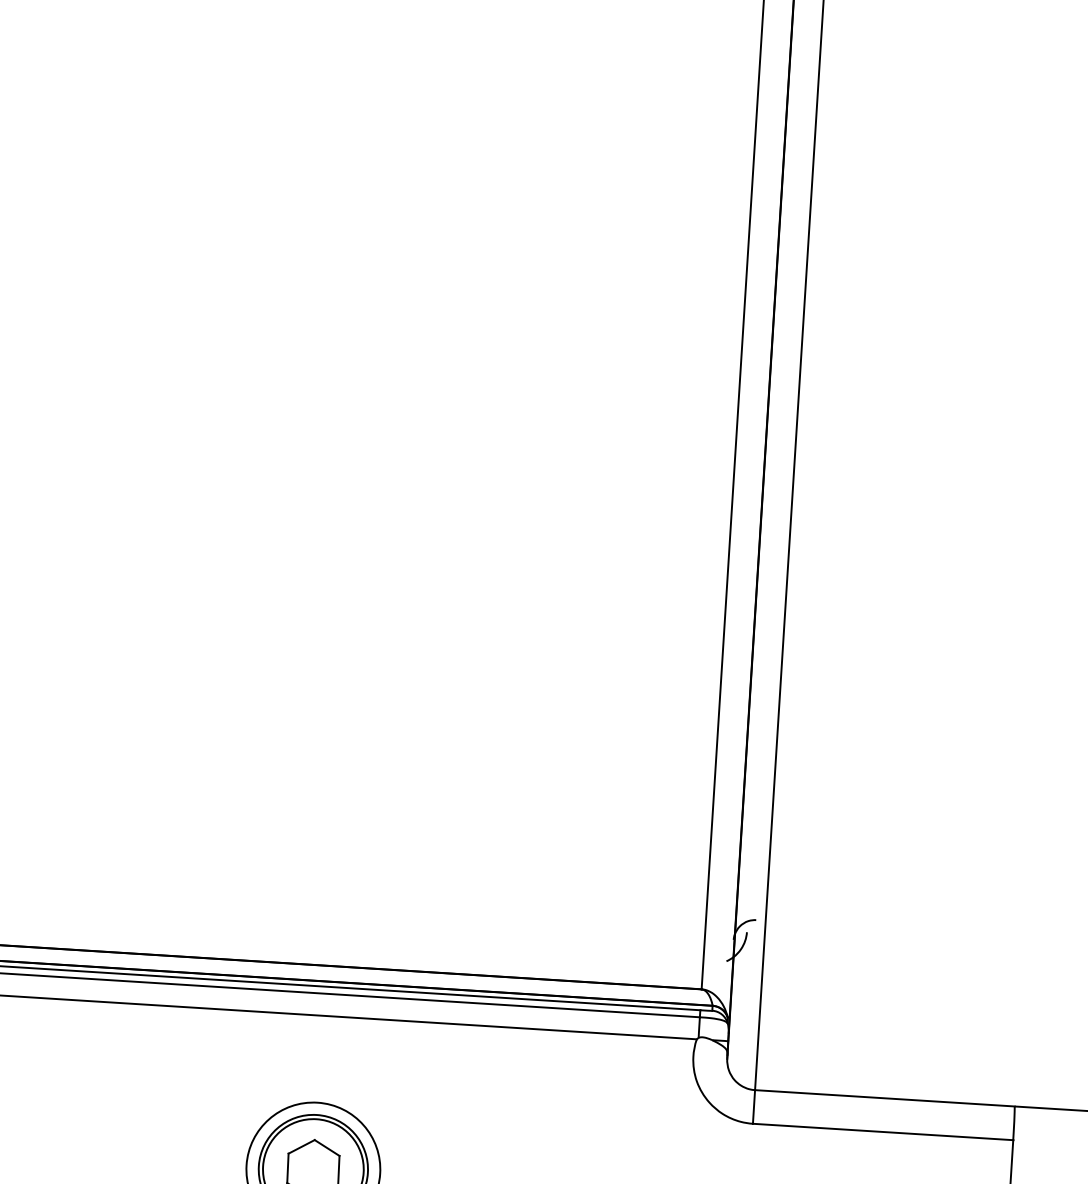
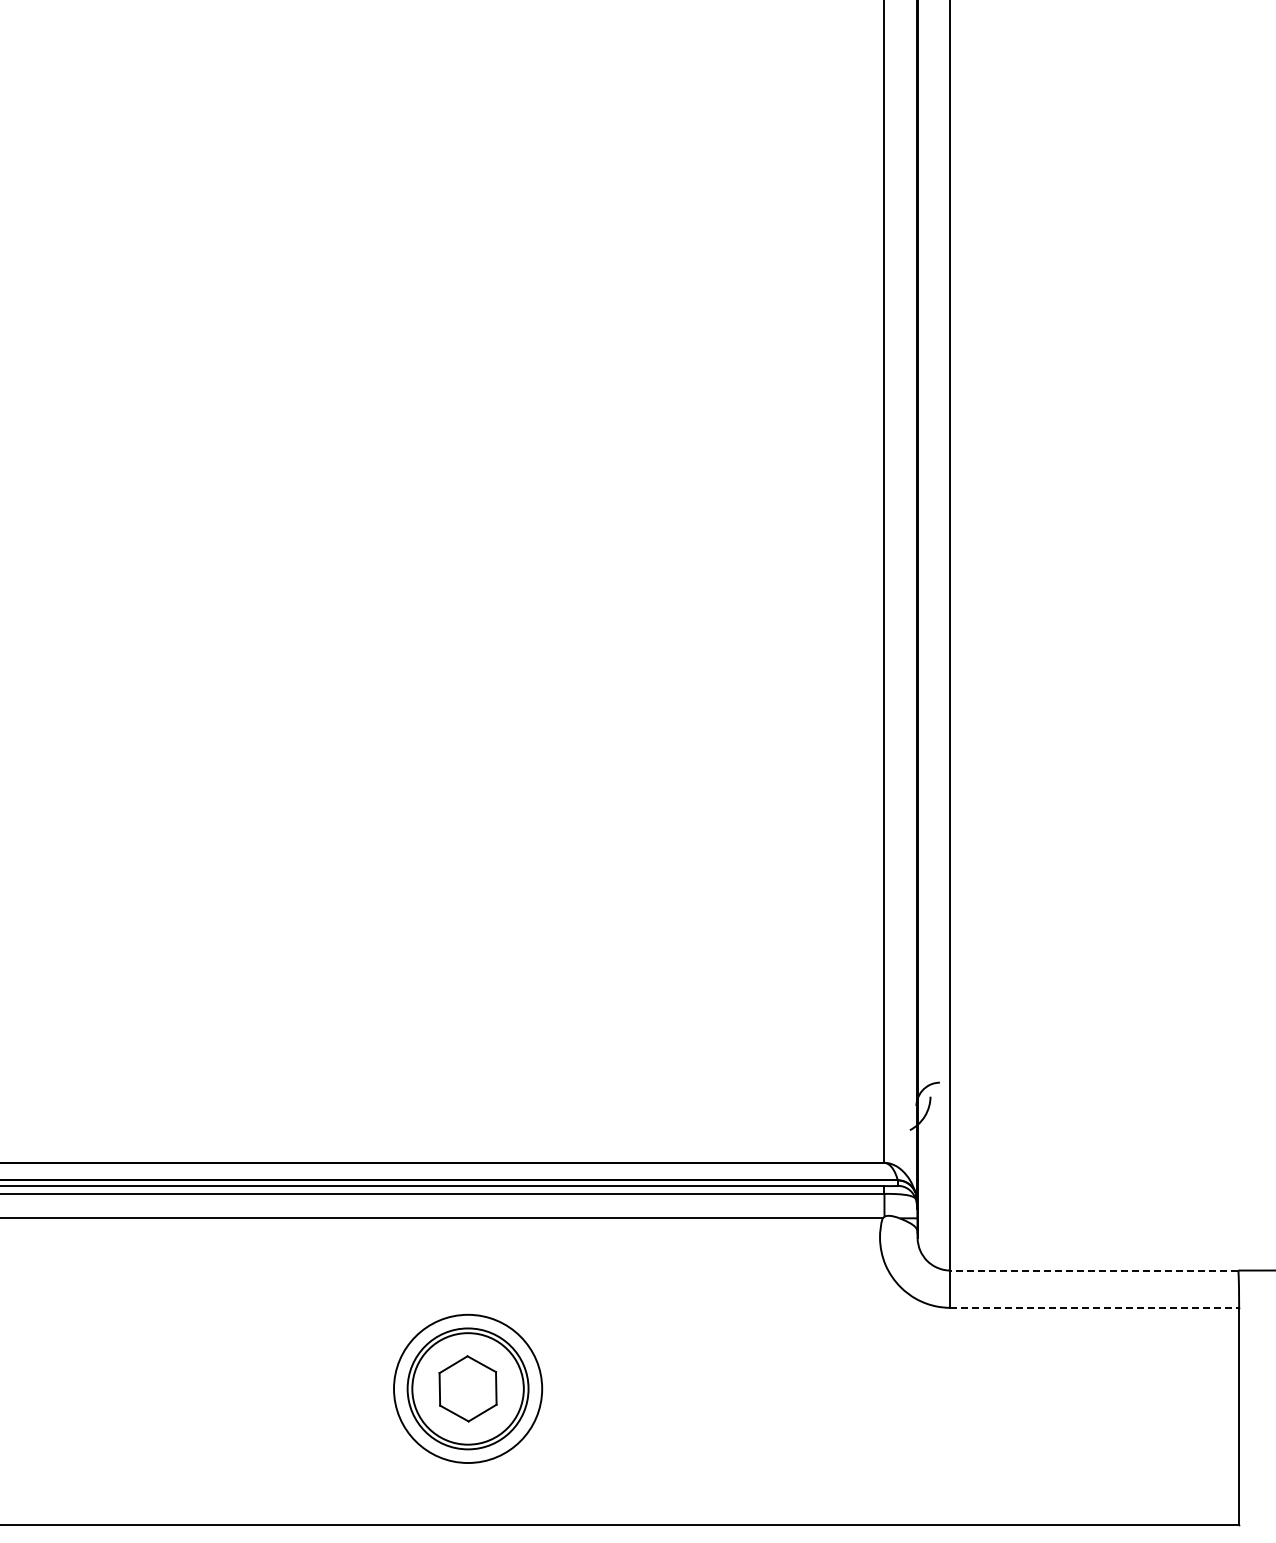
line: (884, 1098) -> (1094, 1270), solid -> dashed
line: (883, 1131) -> (1095, 1307), solid -> dashed

